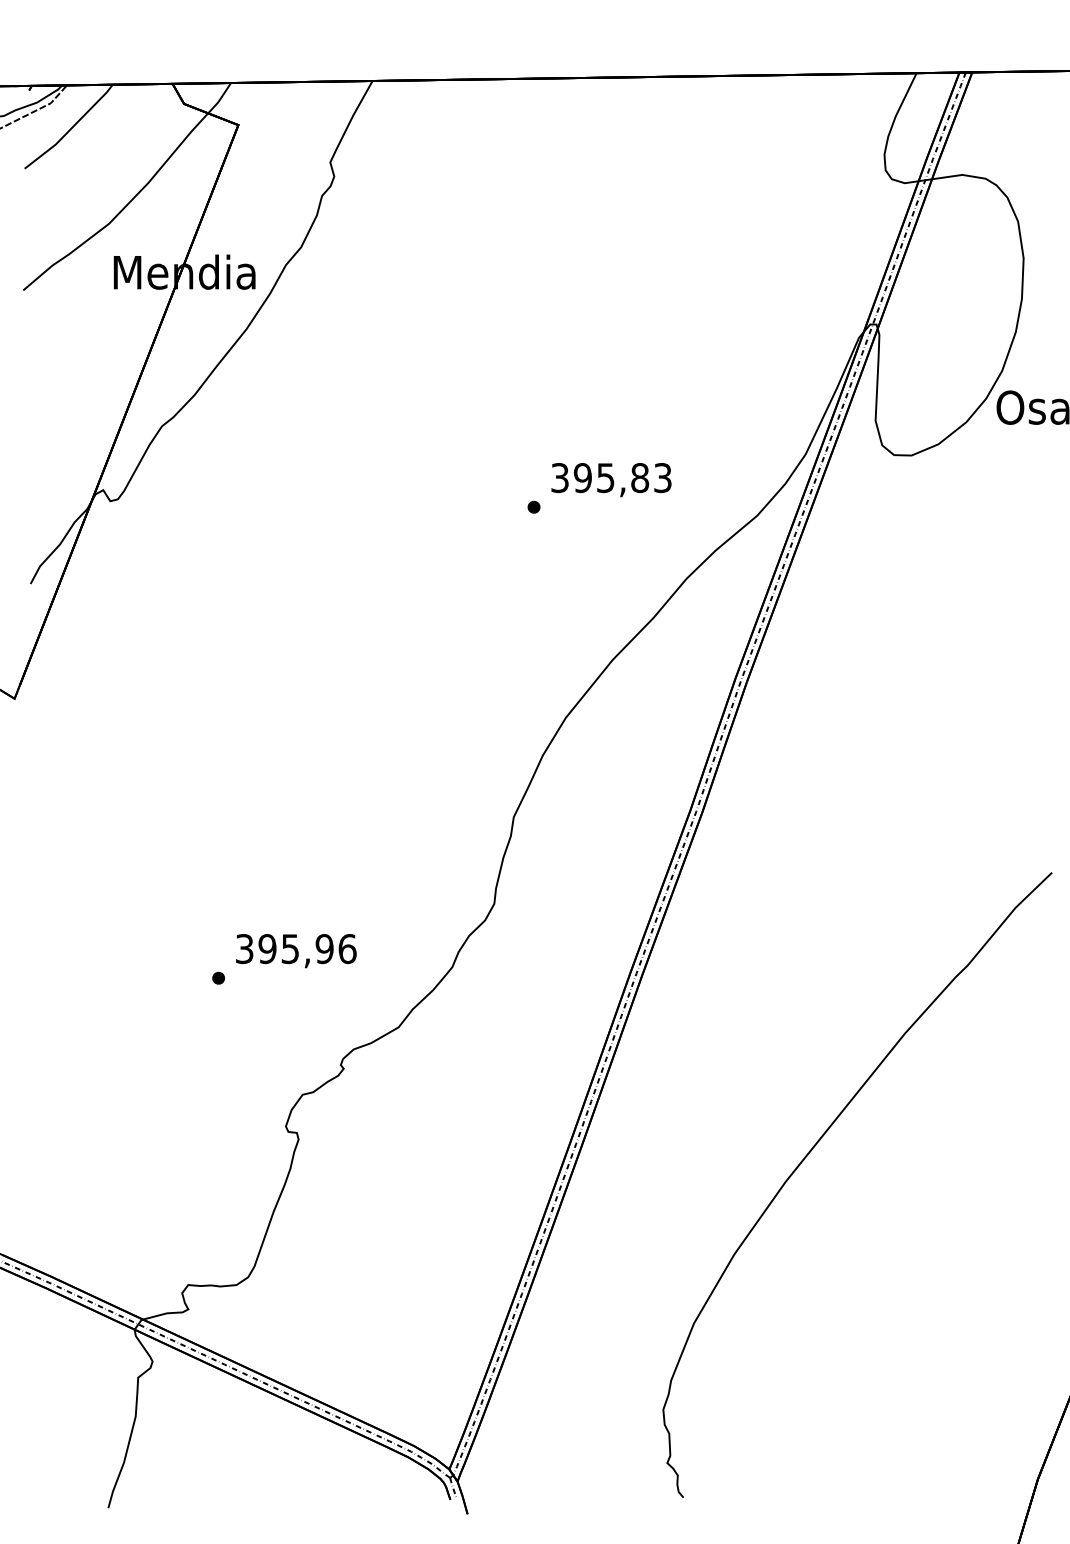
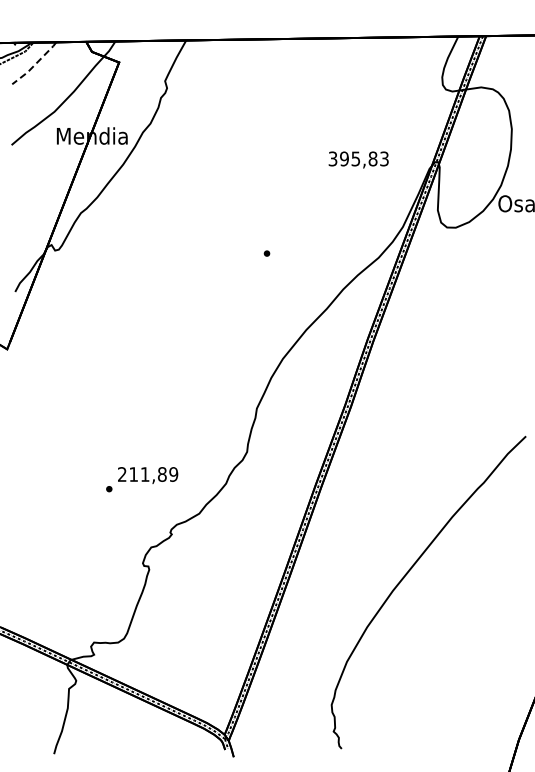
line: (71, 129) -> (35, 64), solid -> dashed
text: (610, 479) -> (358, 159), moved
text: (297, 948) -> (148, 474), 395,96 -> 211,89

